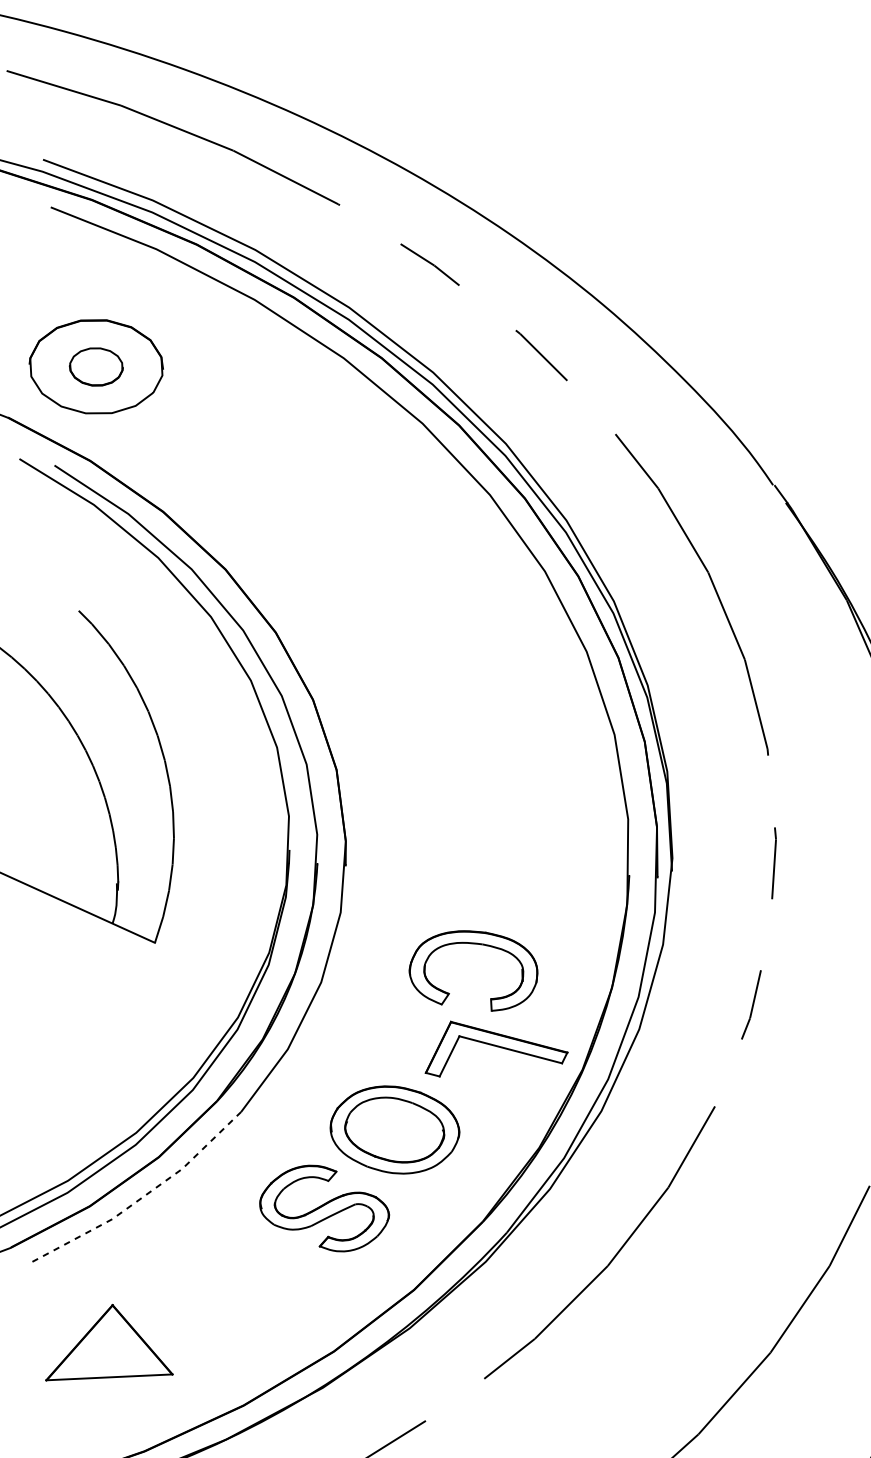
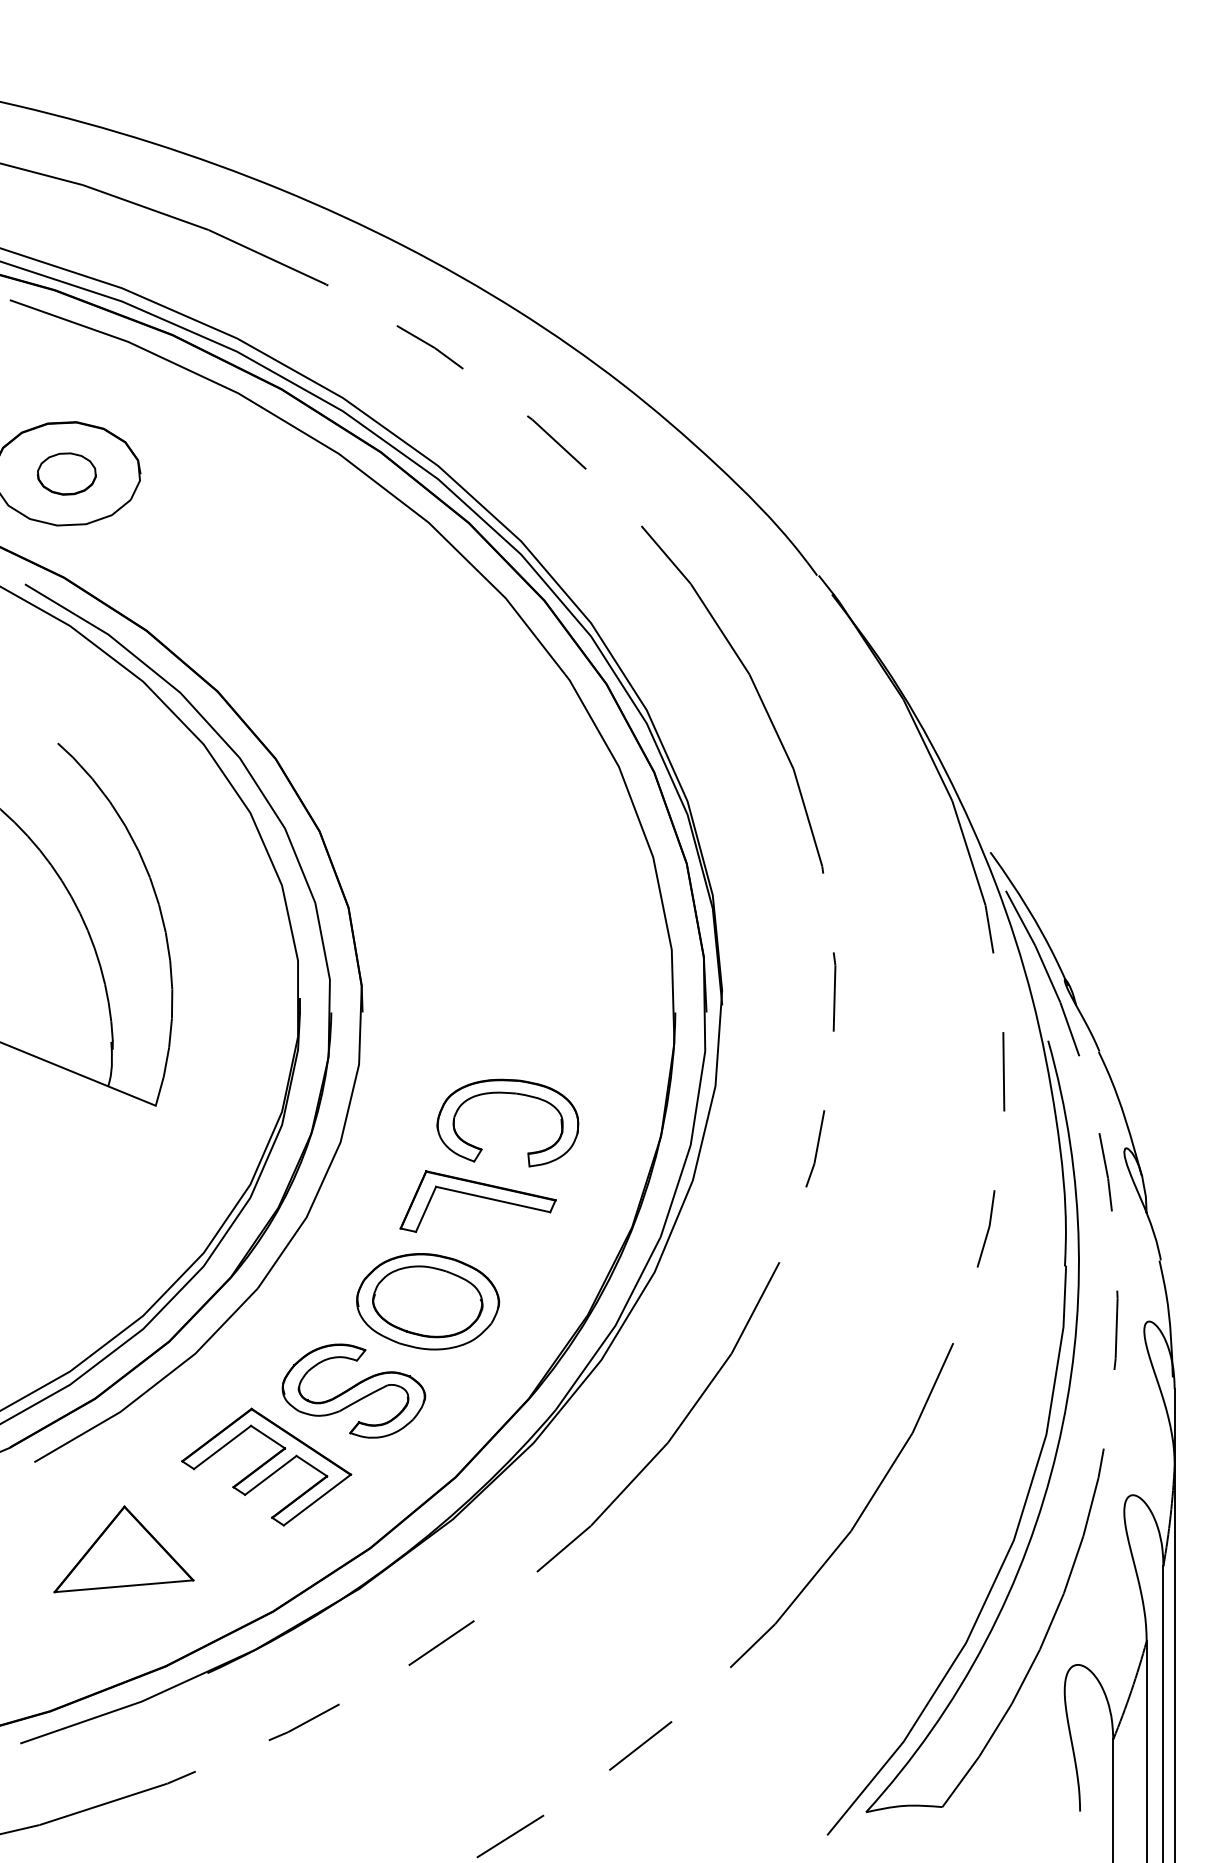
part: (496, 1051) -> (477, 1201), moved
line: (144, 1196) -> (154, 1385), dashed -> solid
part: (242, 1273) -> (266, 1466), added

